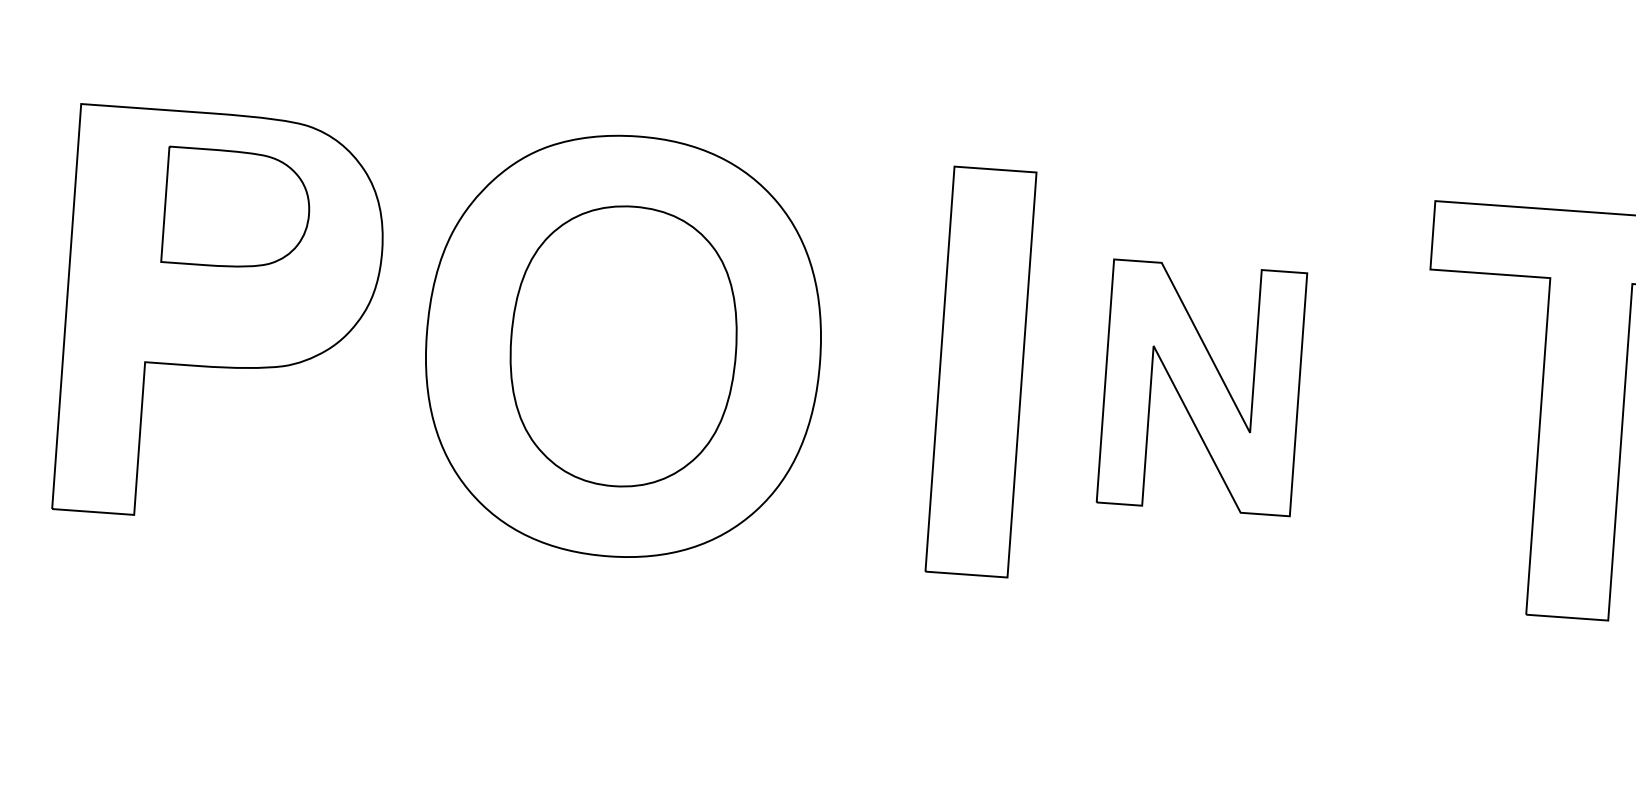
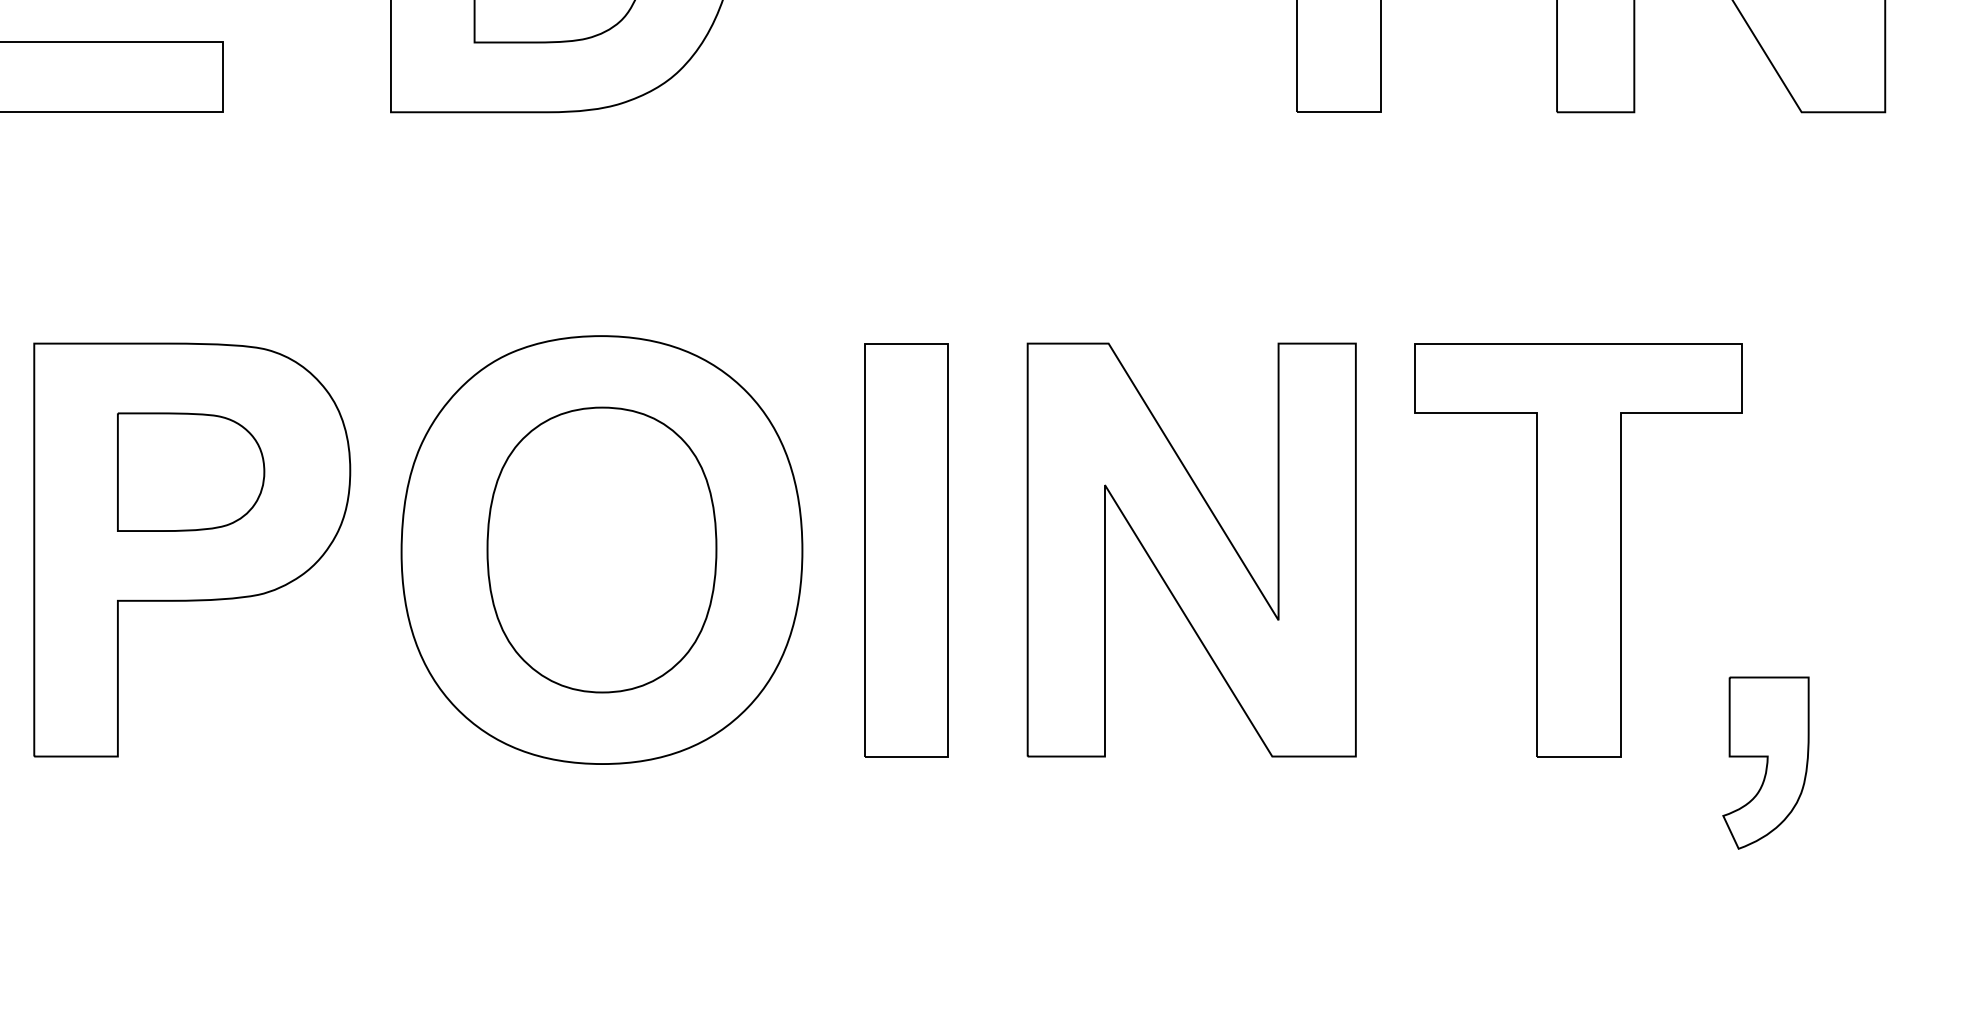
part: (237, 208) -> (191, 471), moved
part: (981, 372) -> (906, 550), moved
part: (1201, 387) -> (1191, 549), size x1.67

